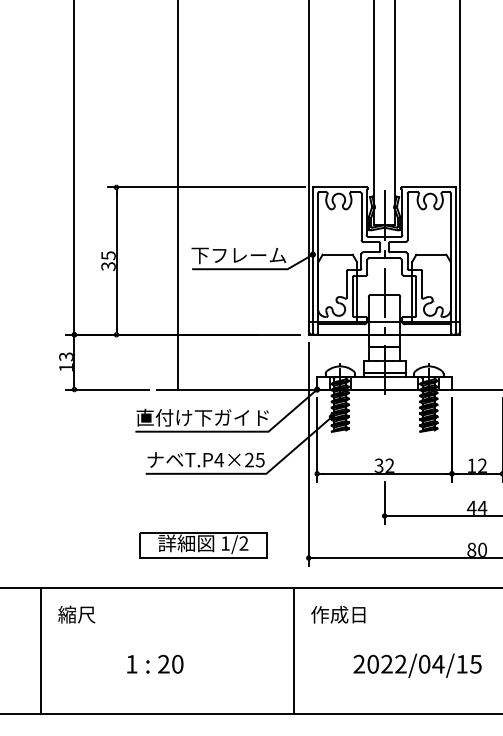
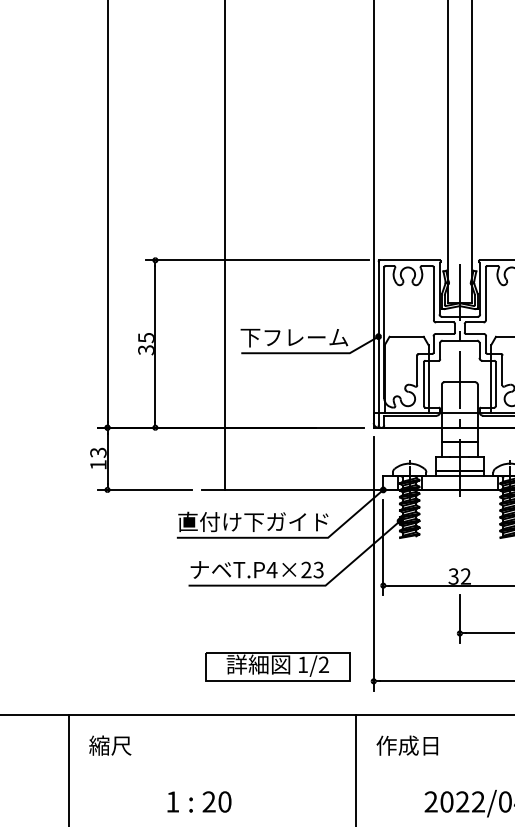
text: (260, 459) -> (318, 569), T.P4×25 -> T.P4×23
part: (203, 545) -> (278, 667), moved

